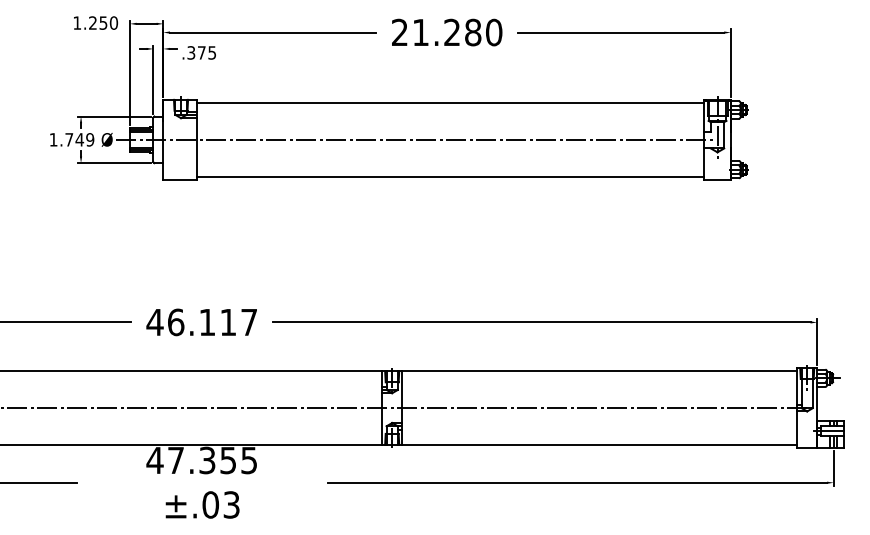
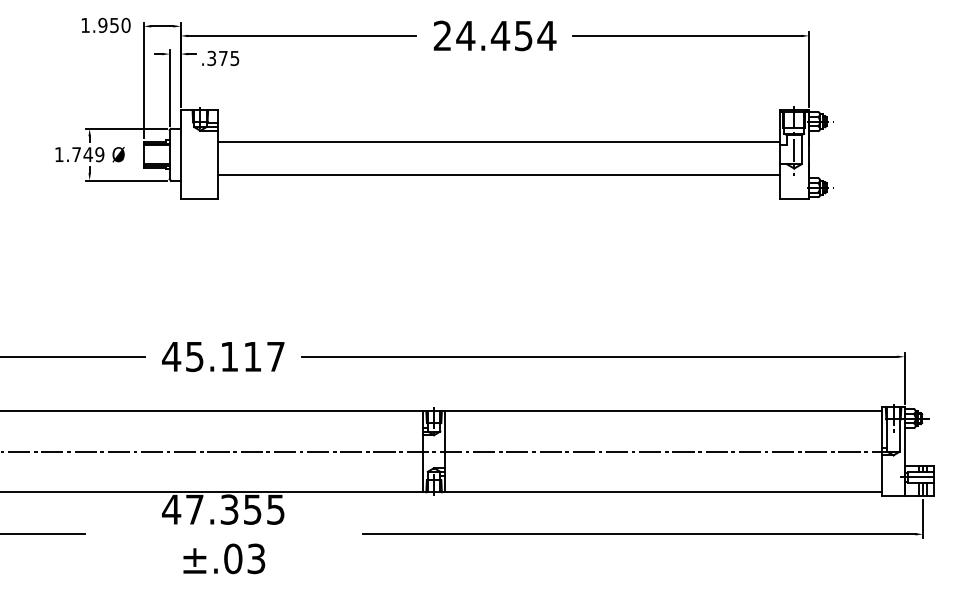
text: (92, 22) -> (102, 24), 1.250 -> 1.950
text: (457, 32) -> (506, 35), 21.280 -> 24.454
line: (450, 103) -> (498, 142), moved
line: (414, 139) -> (458, 154), removed
line: (450, 176) -> (498, 175), moved
text: (176, 322) -> (195, 356), 46.117 -> 45.117

